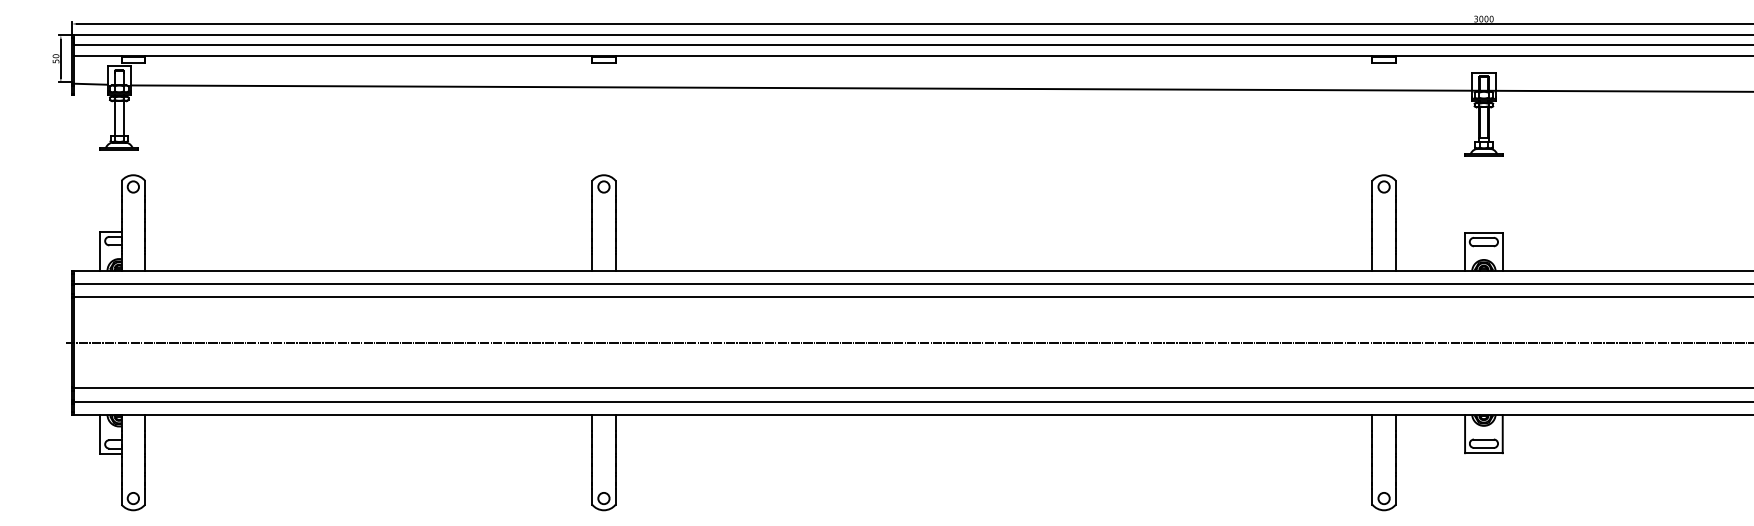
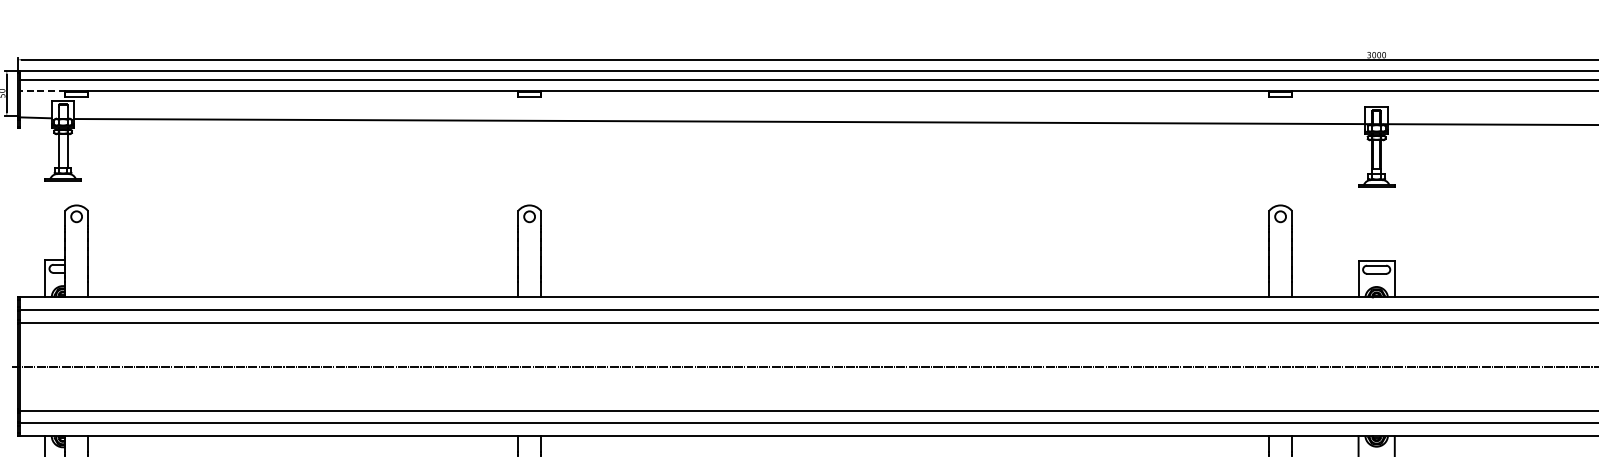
line: (97, 56) -> (42, 91), solid -> dashed

